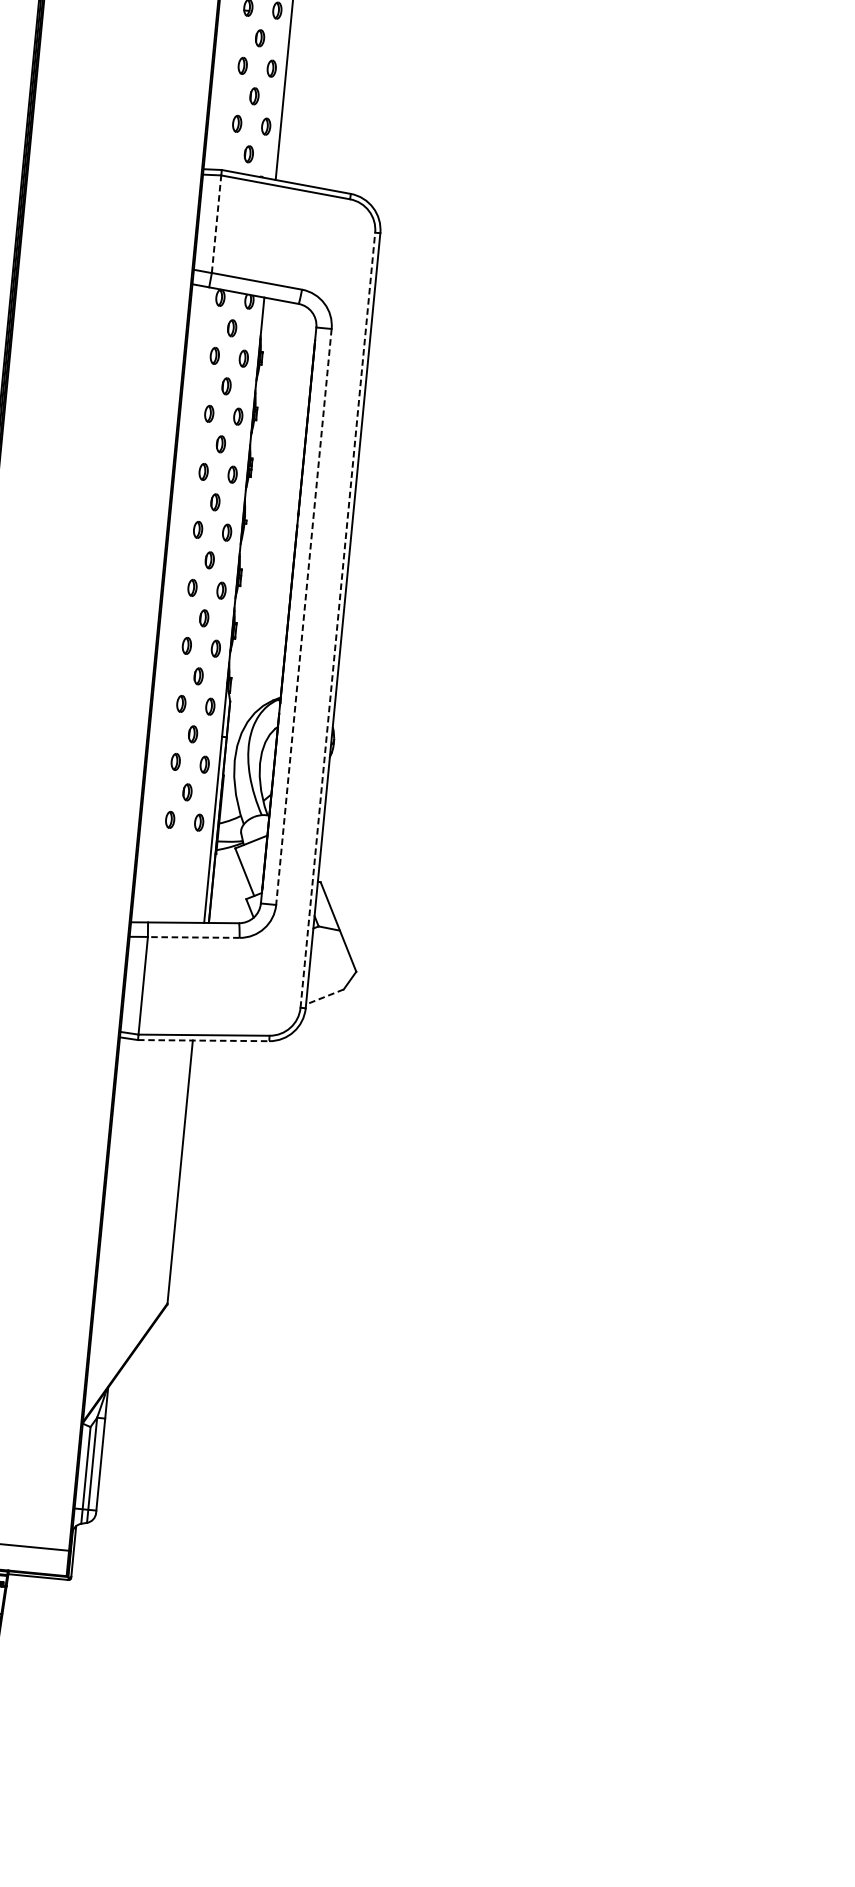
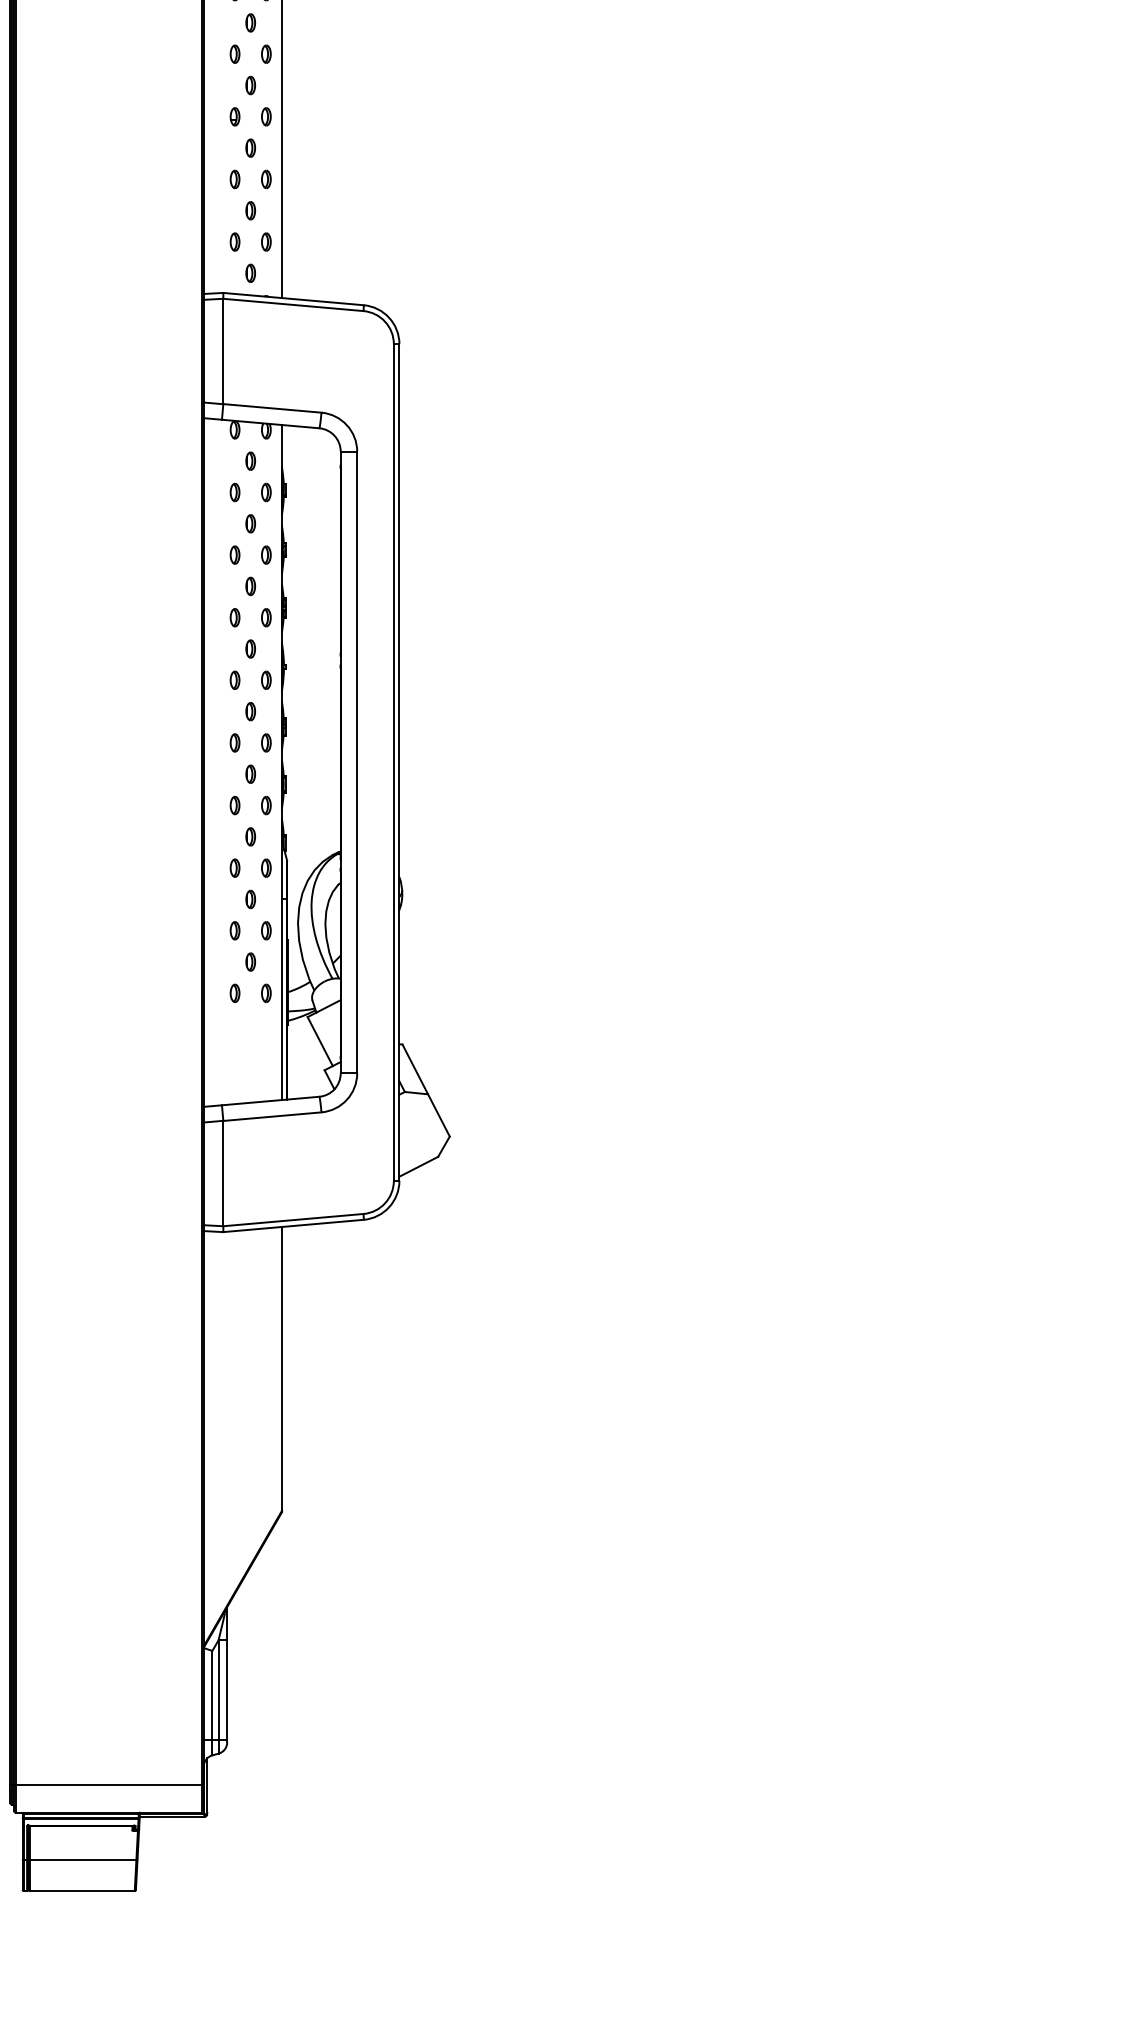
line: (216, 224) -> (223, 351), dashed -> solid
line: (304, 616) -> (357, 762), dashed -> solid
line: (337, 620) -> (393, 762), dashed -> solid
line: (192, 937) -> (271, 1116), dashed -> solid
line: (324, 996) -> (418, 1166), dashed -> solid
line: (204, 1040) -> (294, 1225), dashed -> solid

